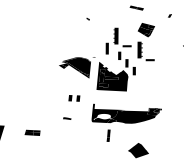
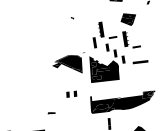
line: (151, 76) -> (140, 62), added
fill: (102, 116) -> (100, 106), added
part: (67, 118) -> (51, 113), moved

